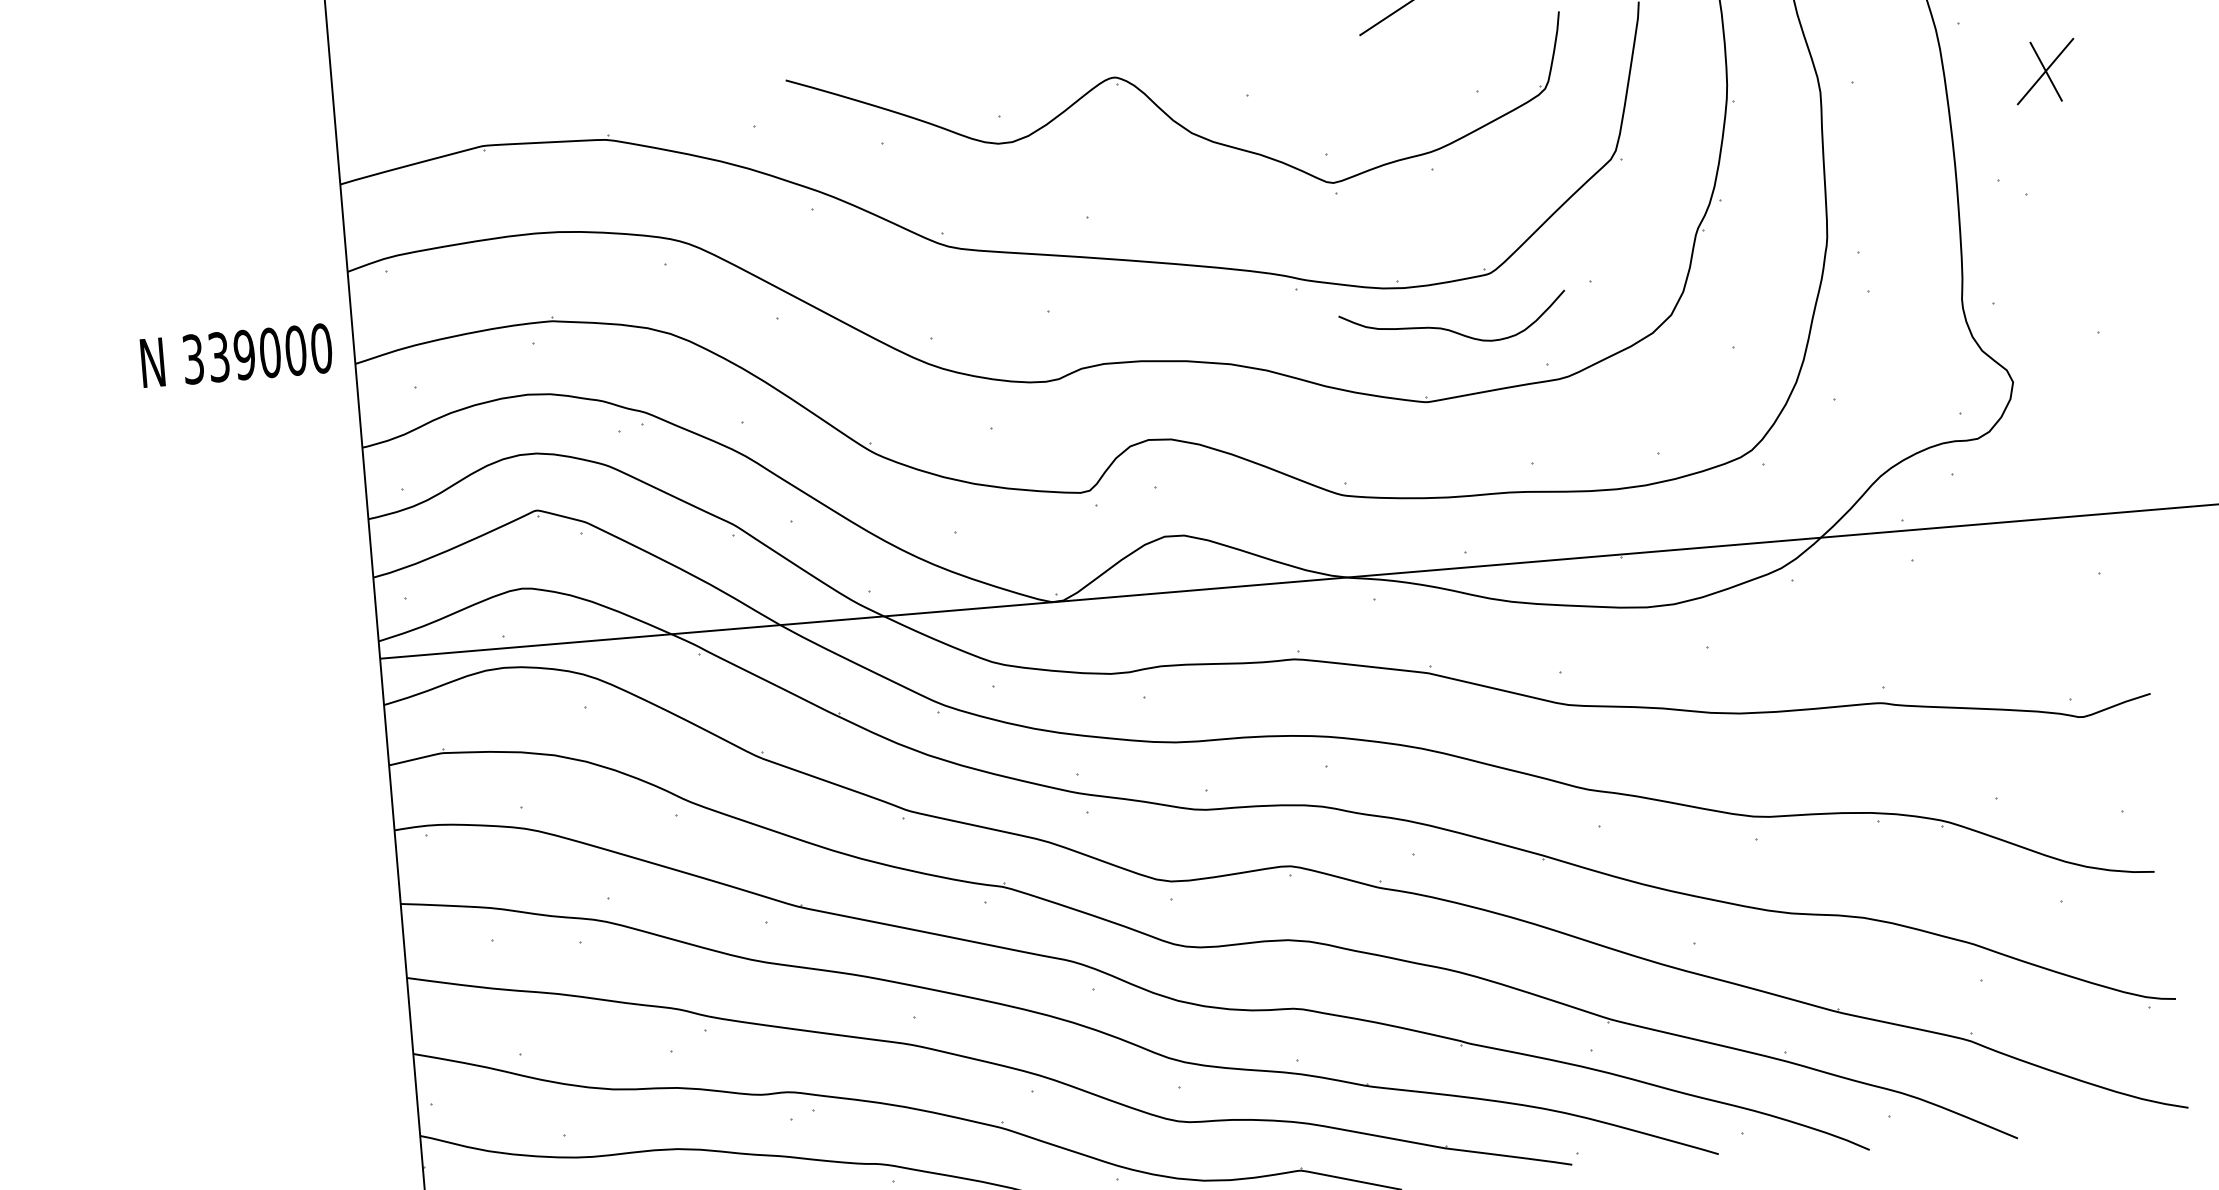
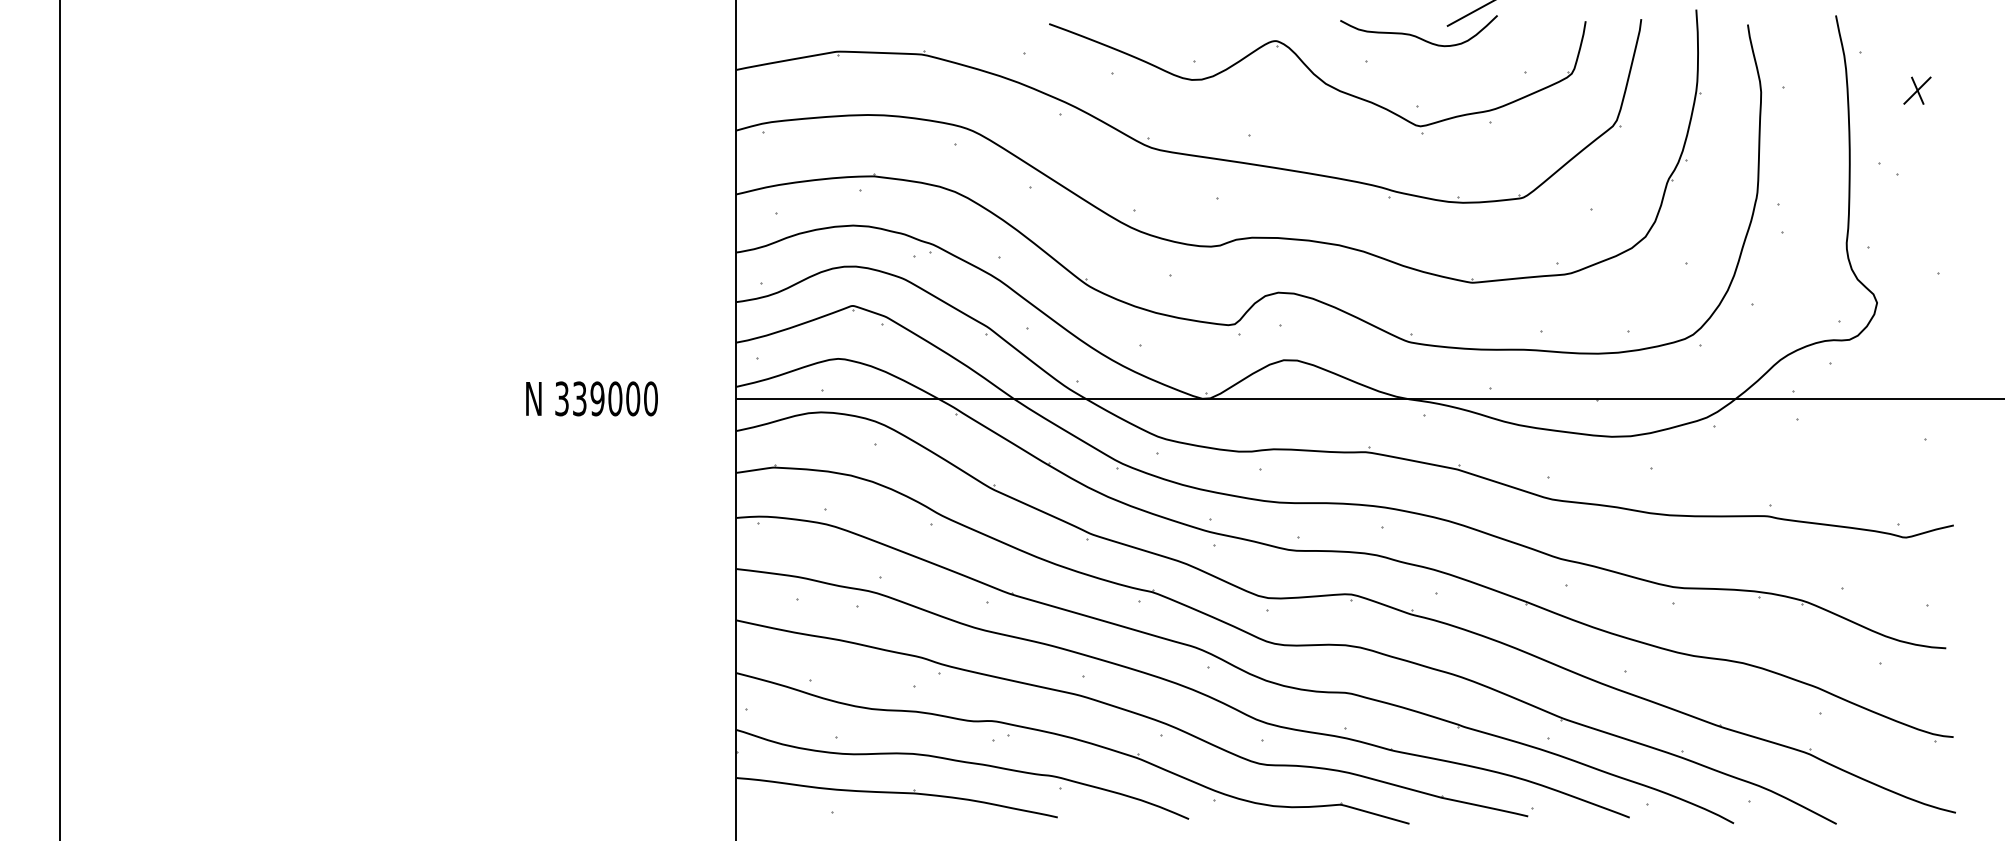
part: (2045, 71) -> (1917, 90), size x0.62
curve: (1450, 328) -> (1416, 35), moved
text: (235, 355) -> (591, 398), moved

